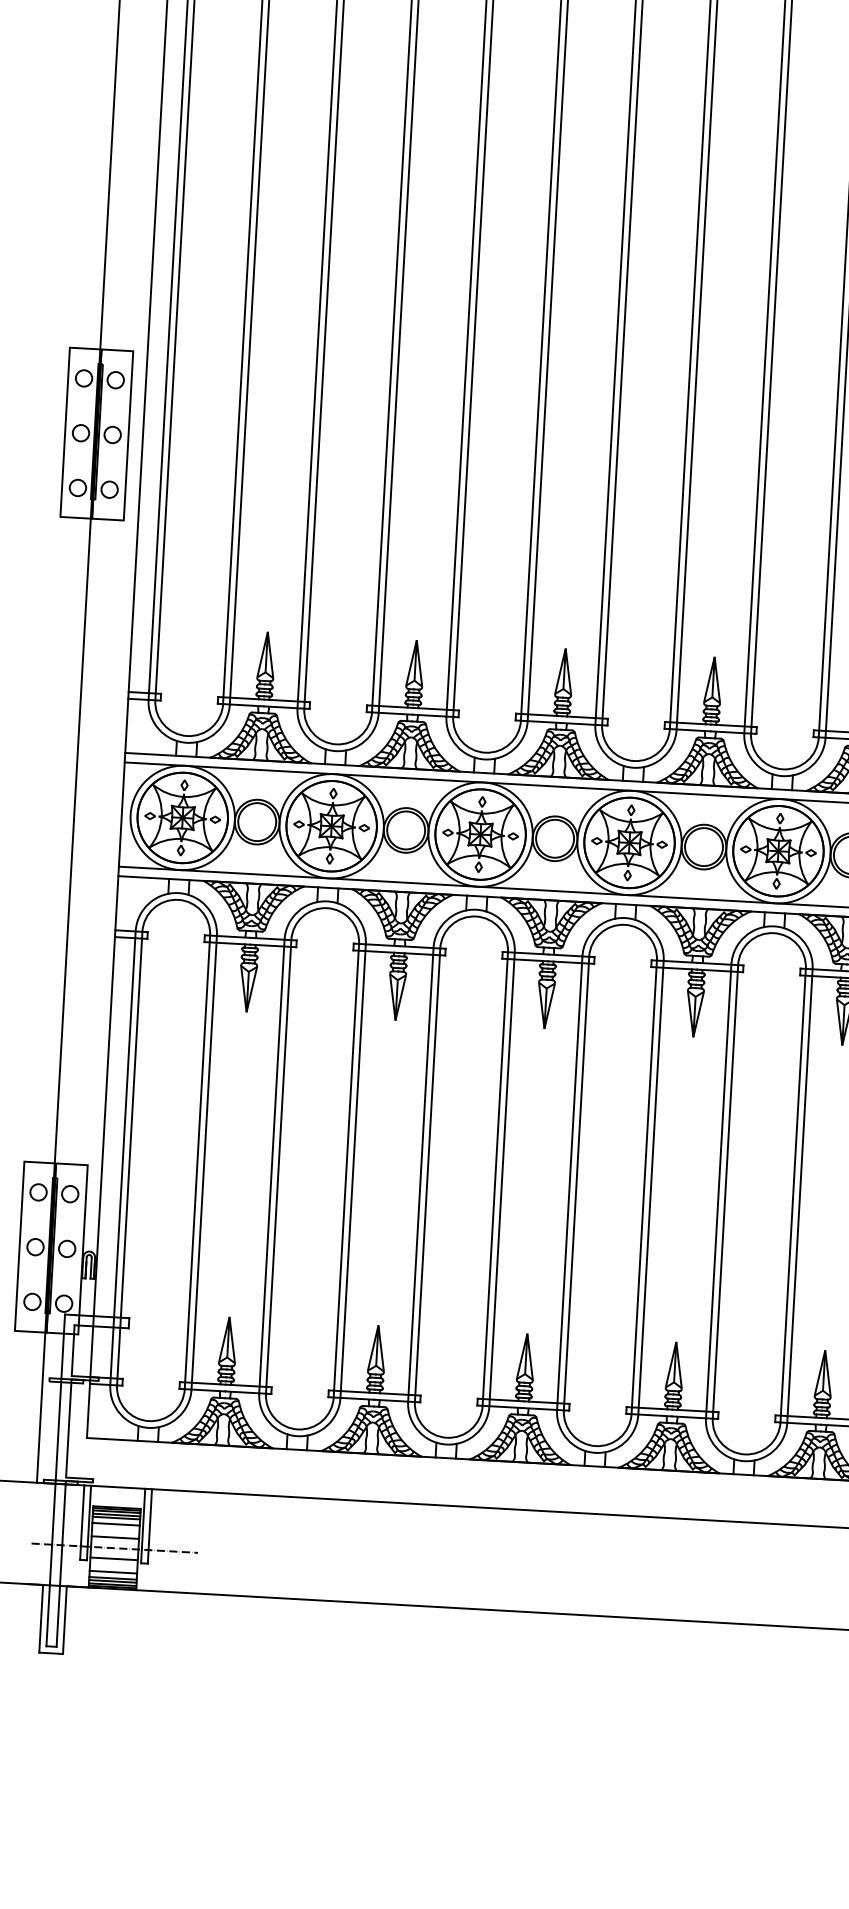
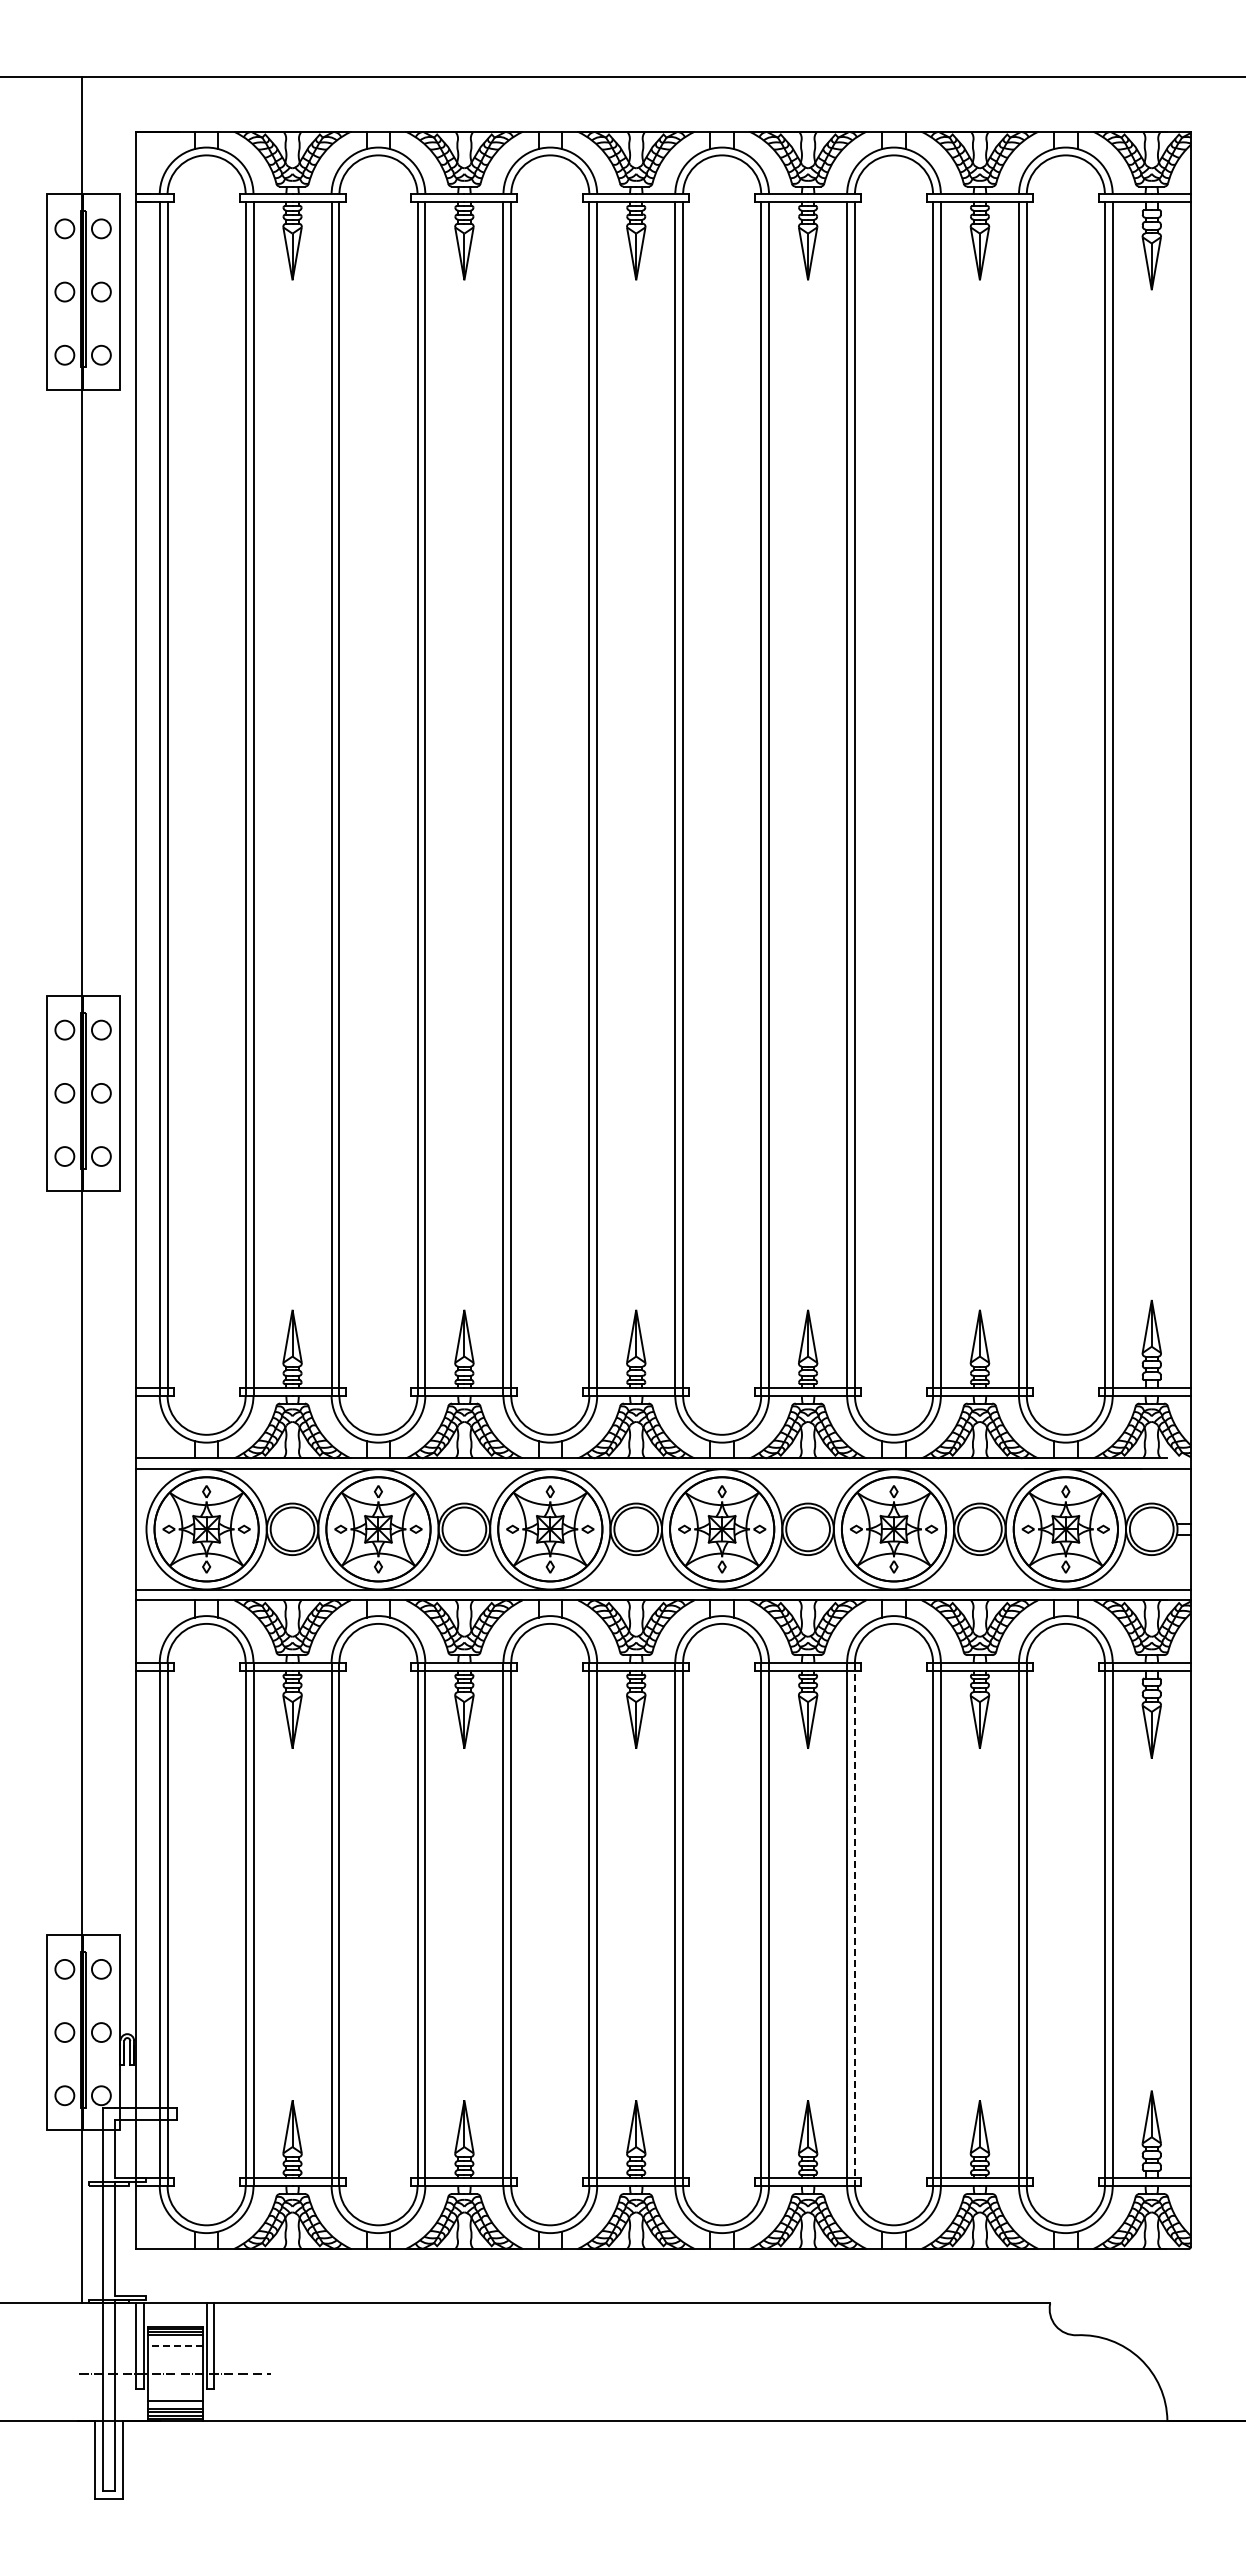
line: (725, 1191) -> (854, 1924), solid -> dashed
line: (116, 1517) -> (175, 2338), removed
line: (115, 1524) -> (174, 2346), solid -> dashed
line: (115, 1537) -> (175, 2361), removed
line: (114, 1559) -> (175, 2386), removed

